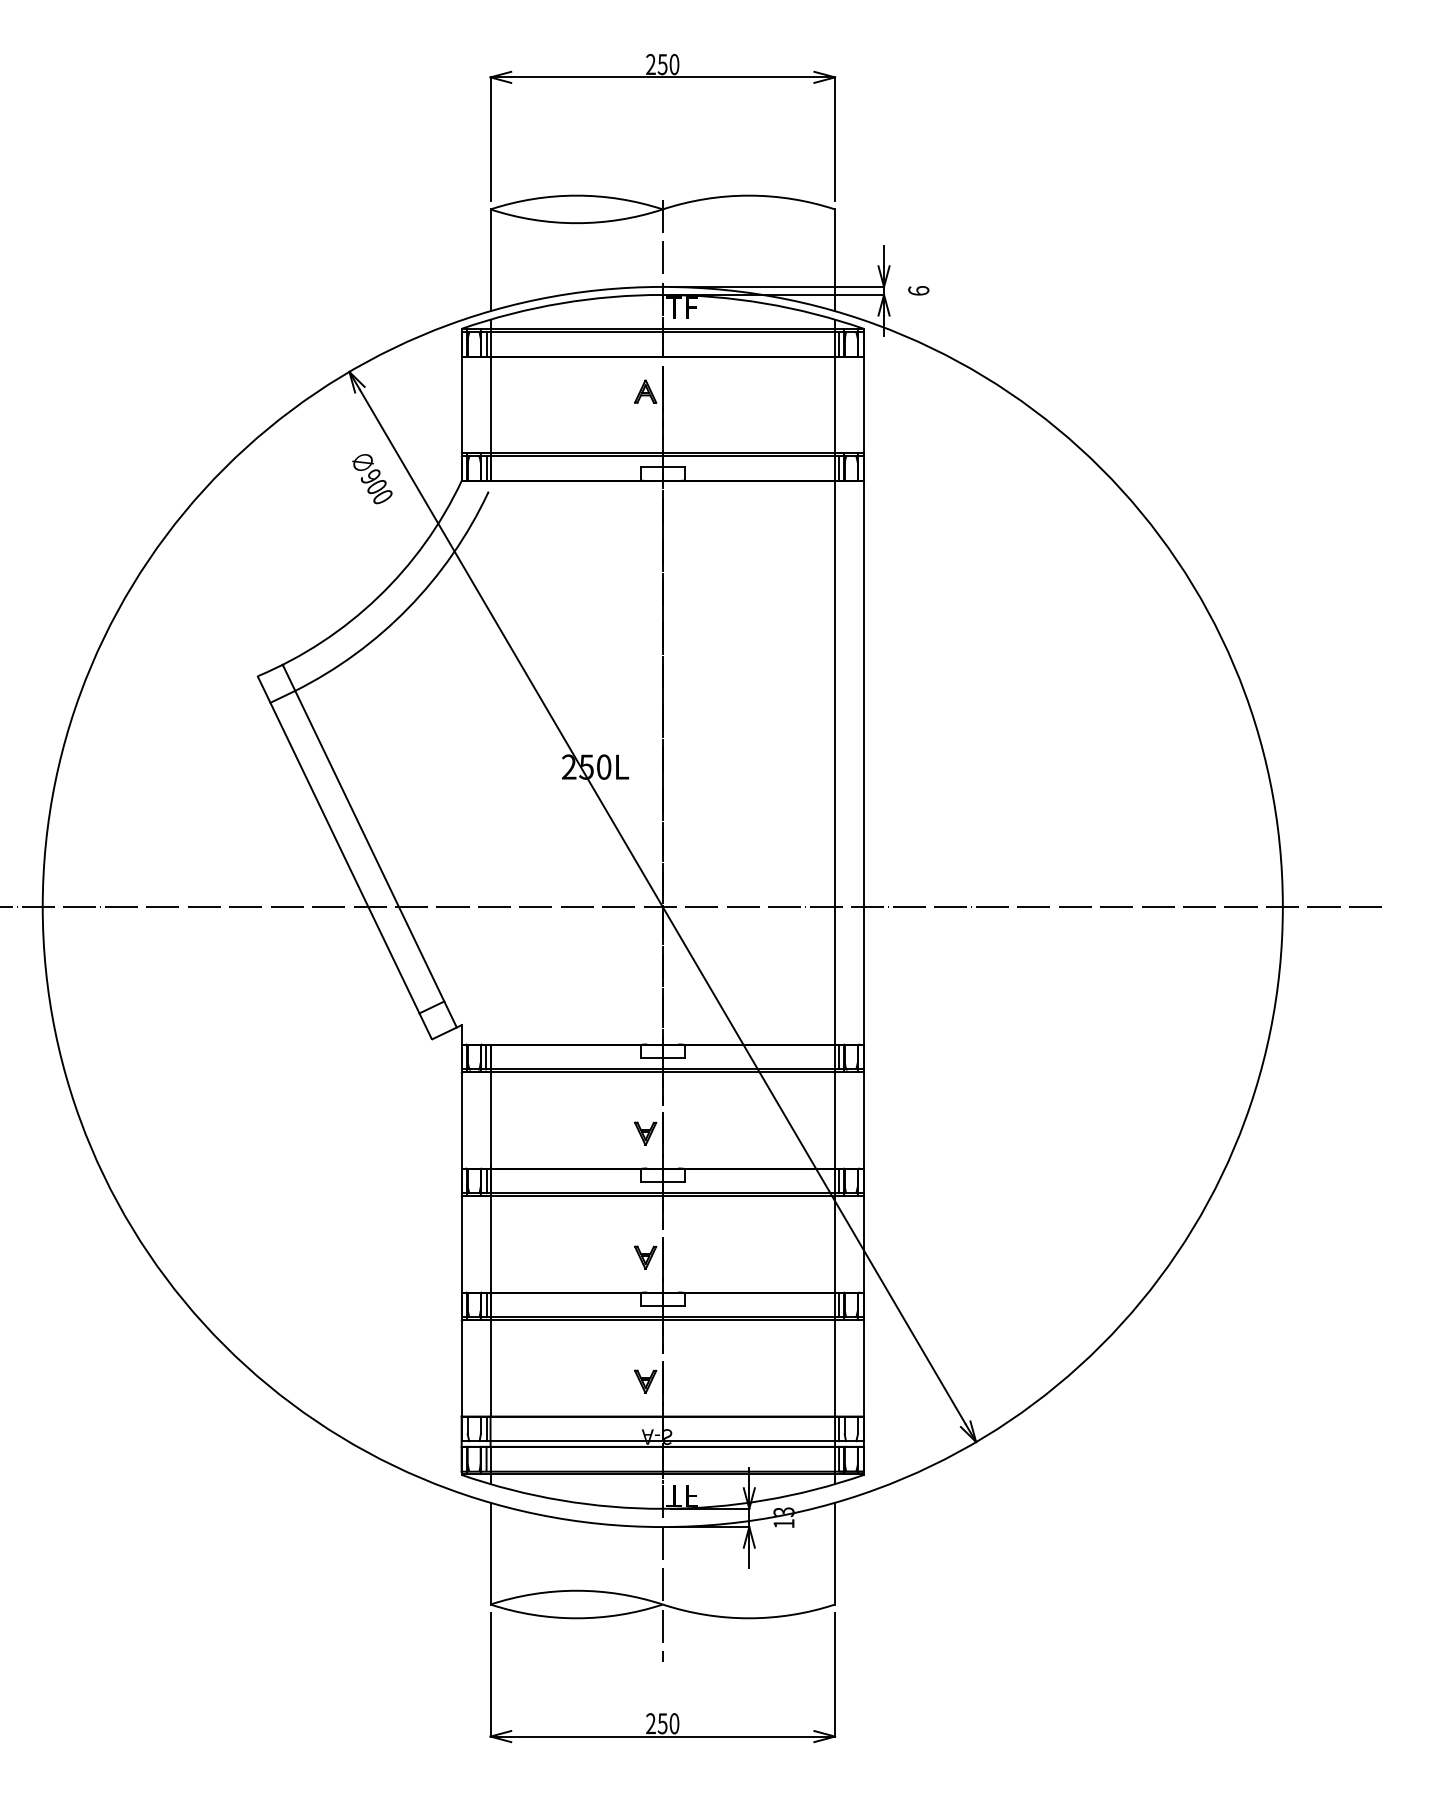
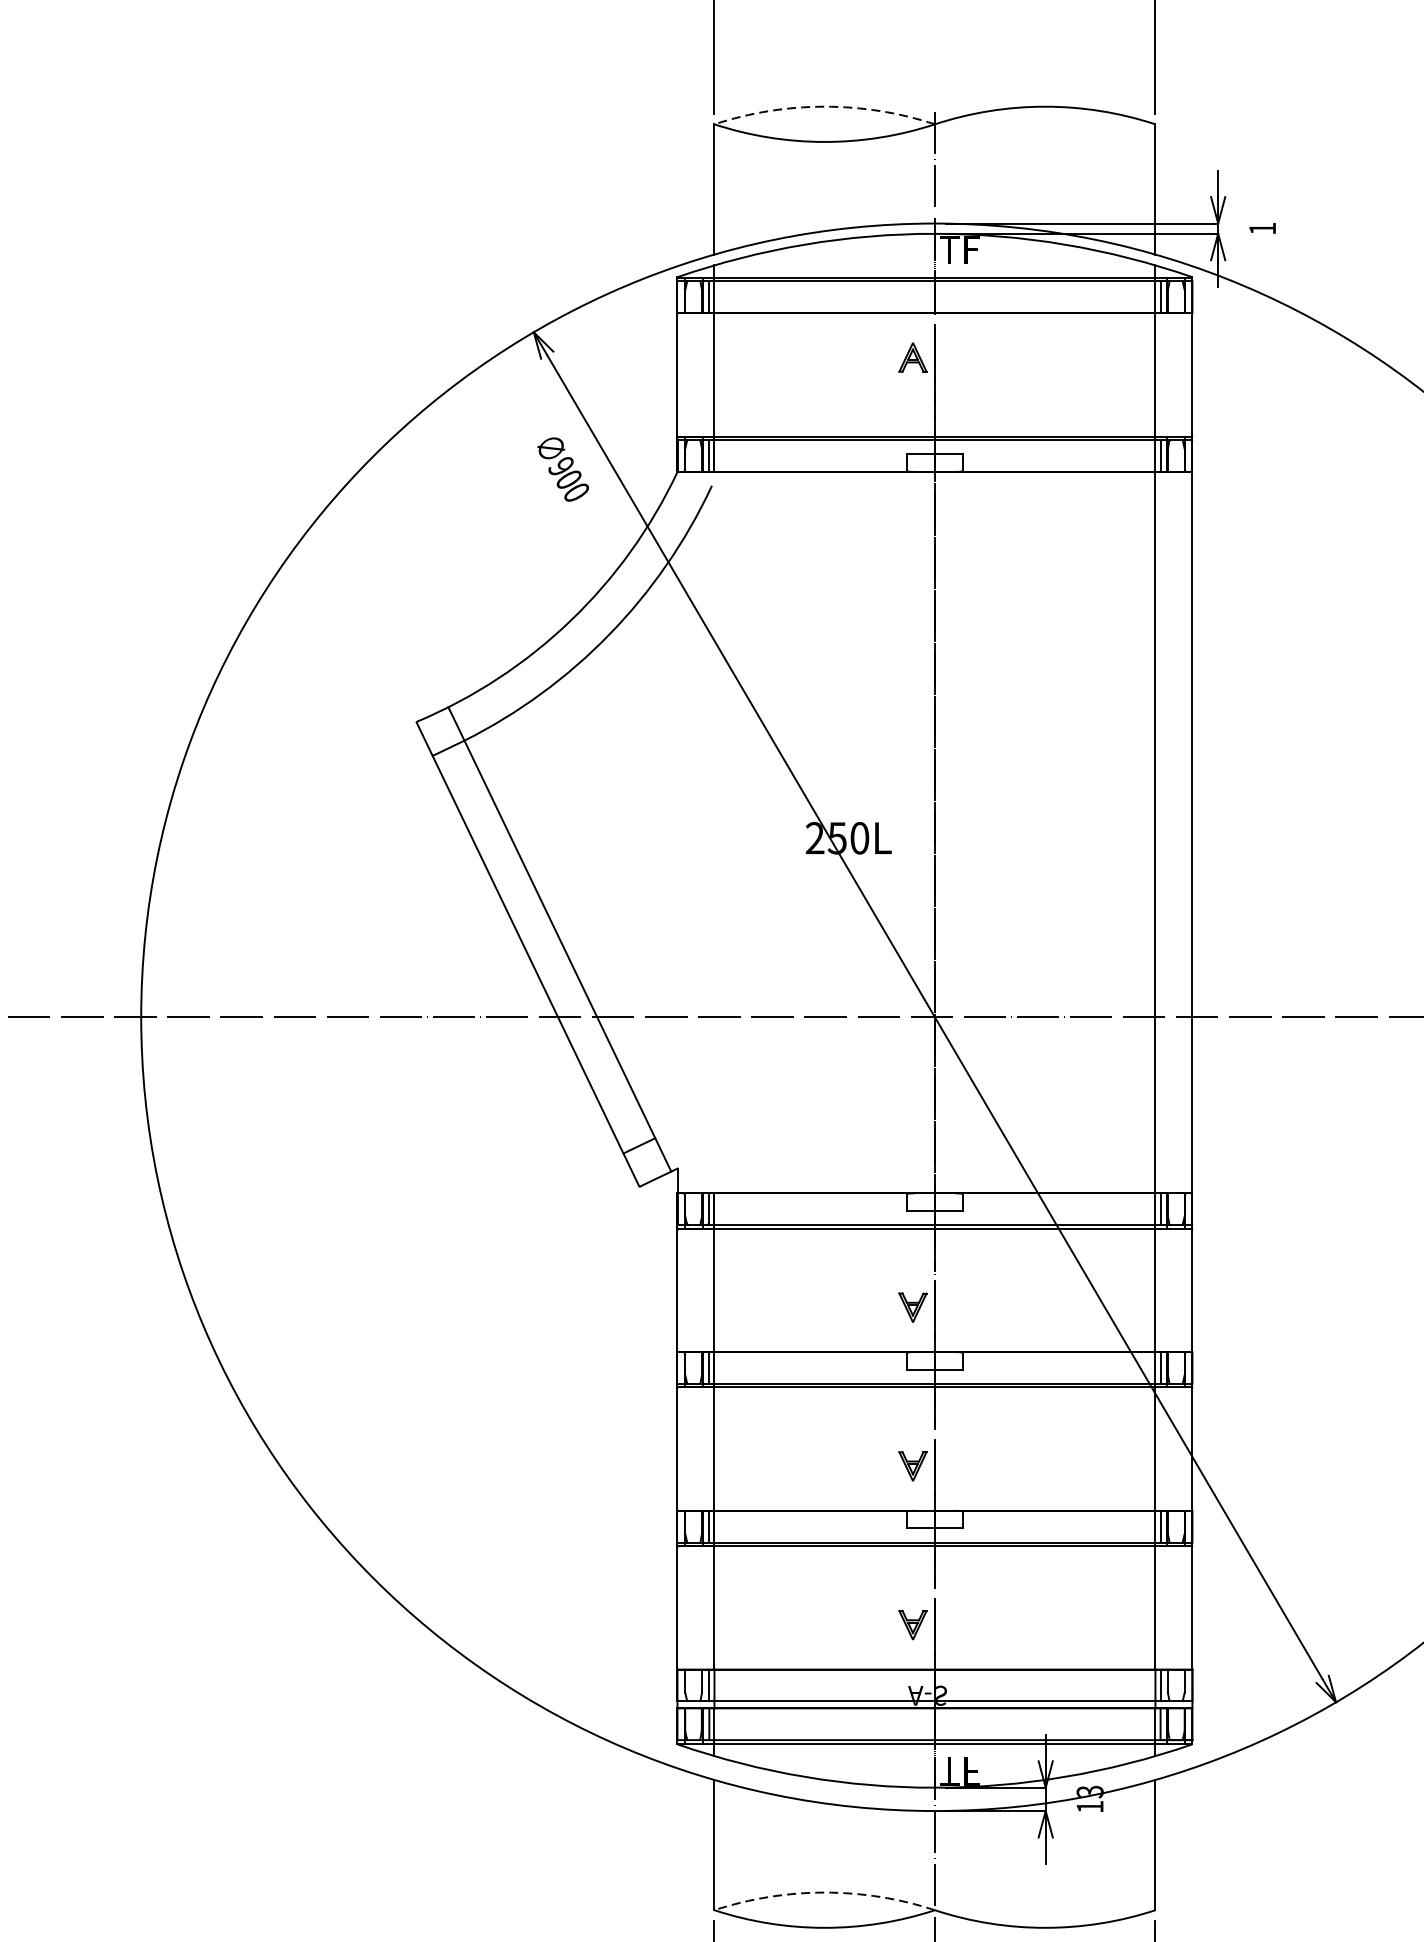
arc: (576, 195) -> (824, 106), solid -> dashed
text: (918, 290) -> (1262, 228), 6 -> 1
arc: (576, 1590) -> (824, 1892), solid -> dashed

